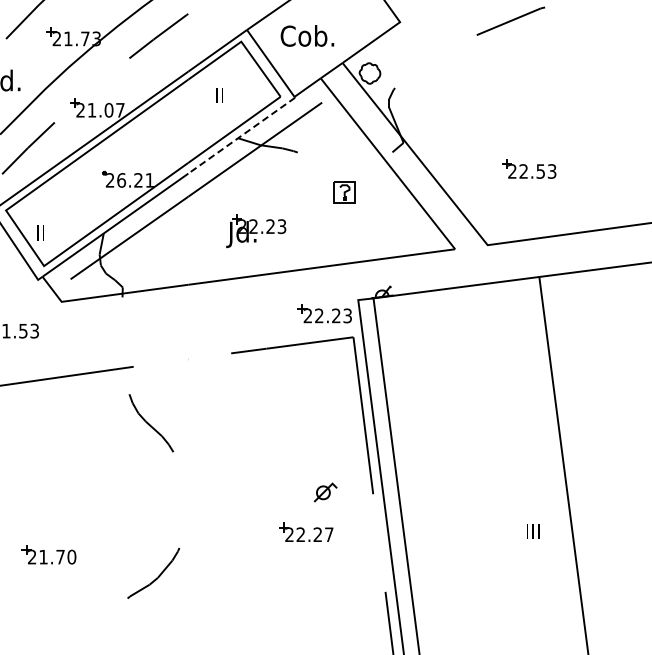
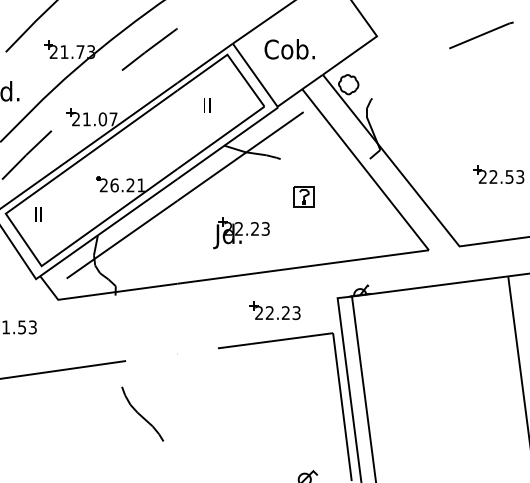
line: (241, 135) -> (227, 143), dashed -> solid
part: (344, 192) -> (303, 196), moved
text: (40, 232) -> (38, 213), moved
part: (324, 313) -> (274, 310), moved

